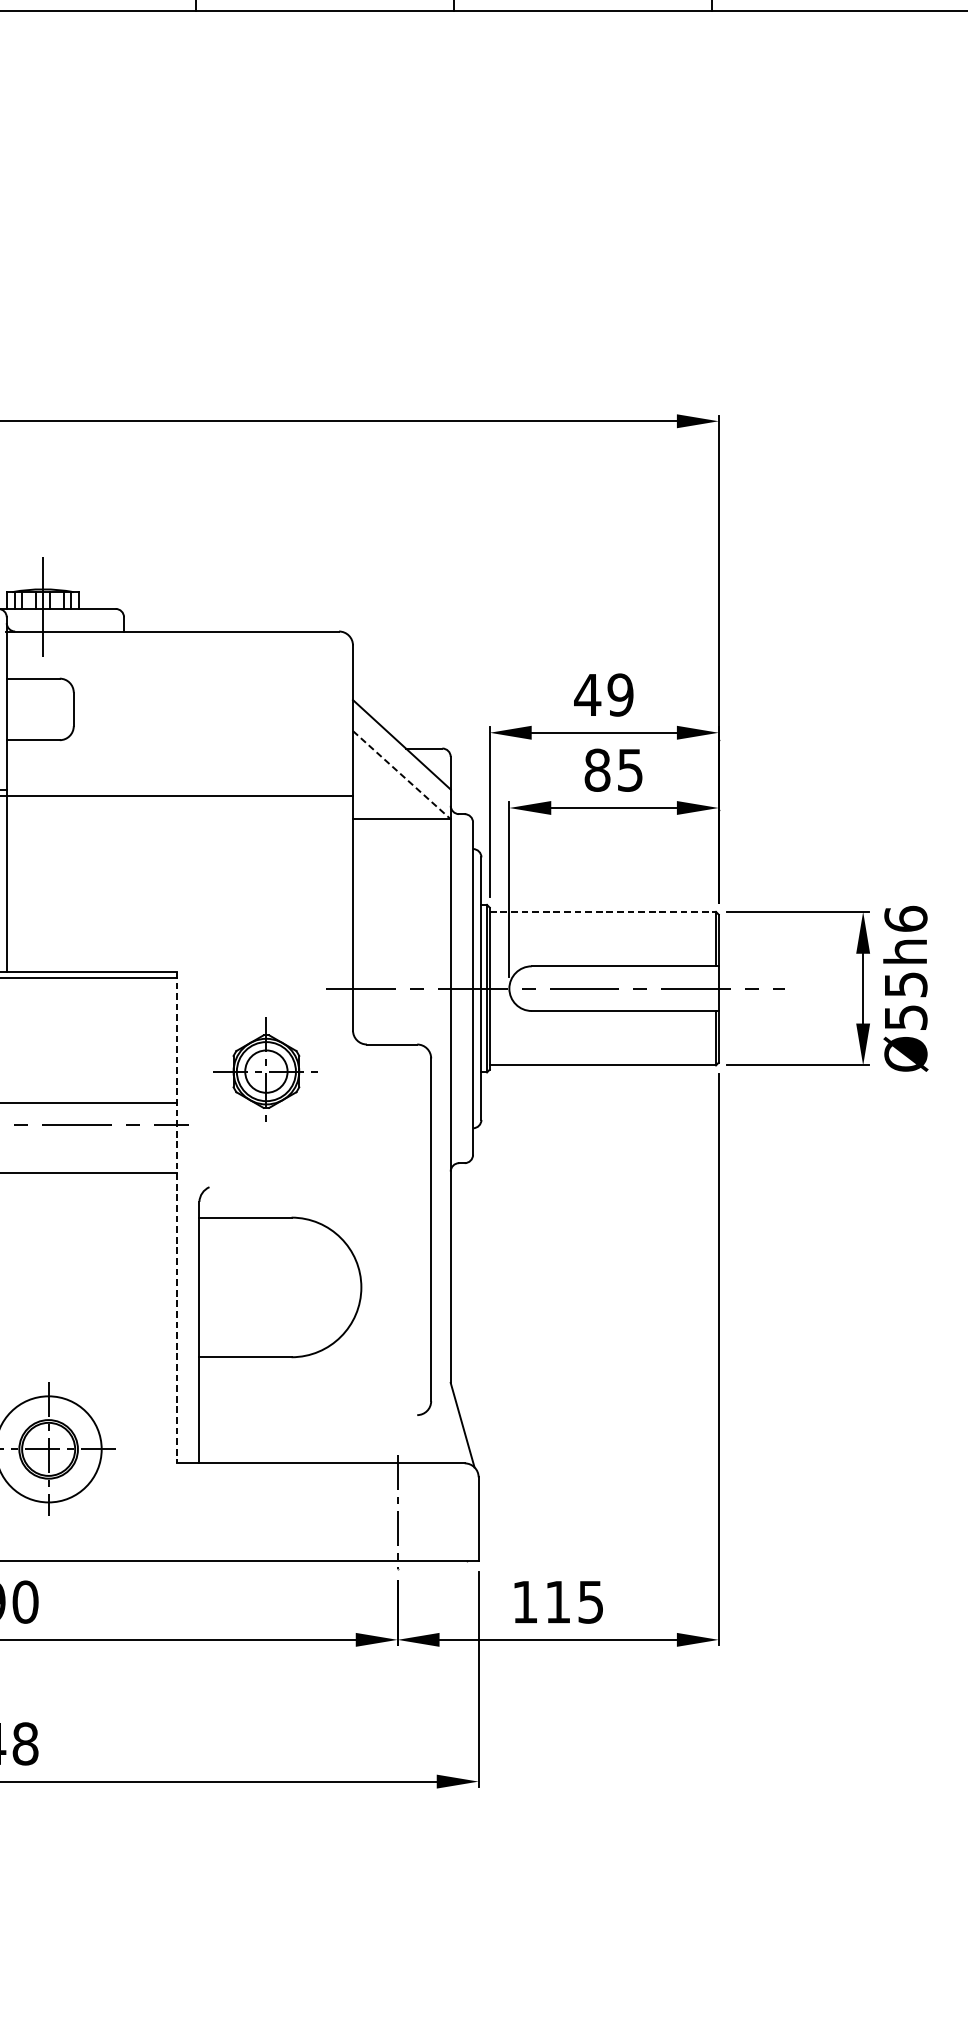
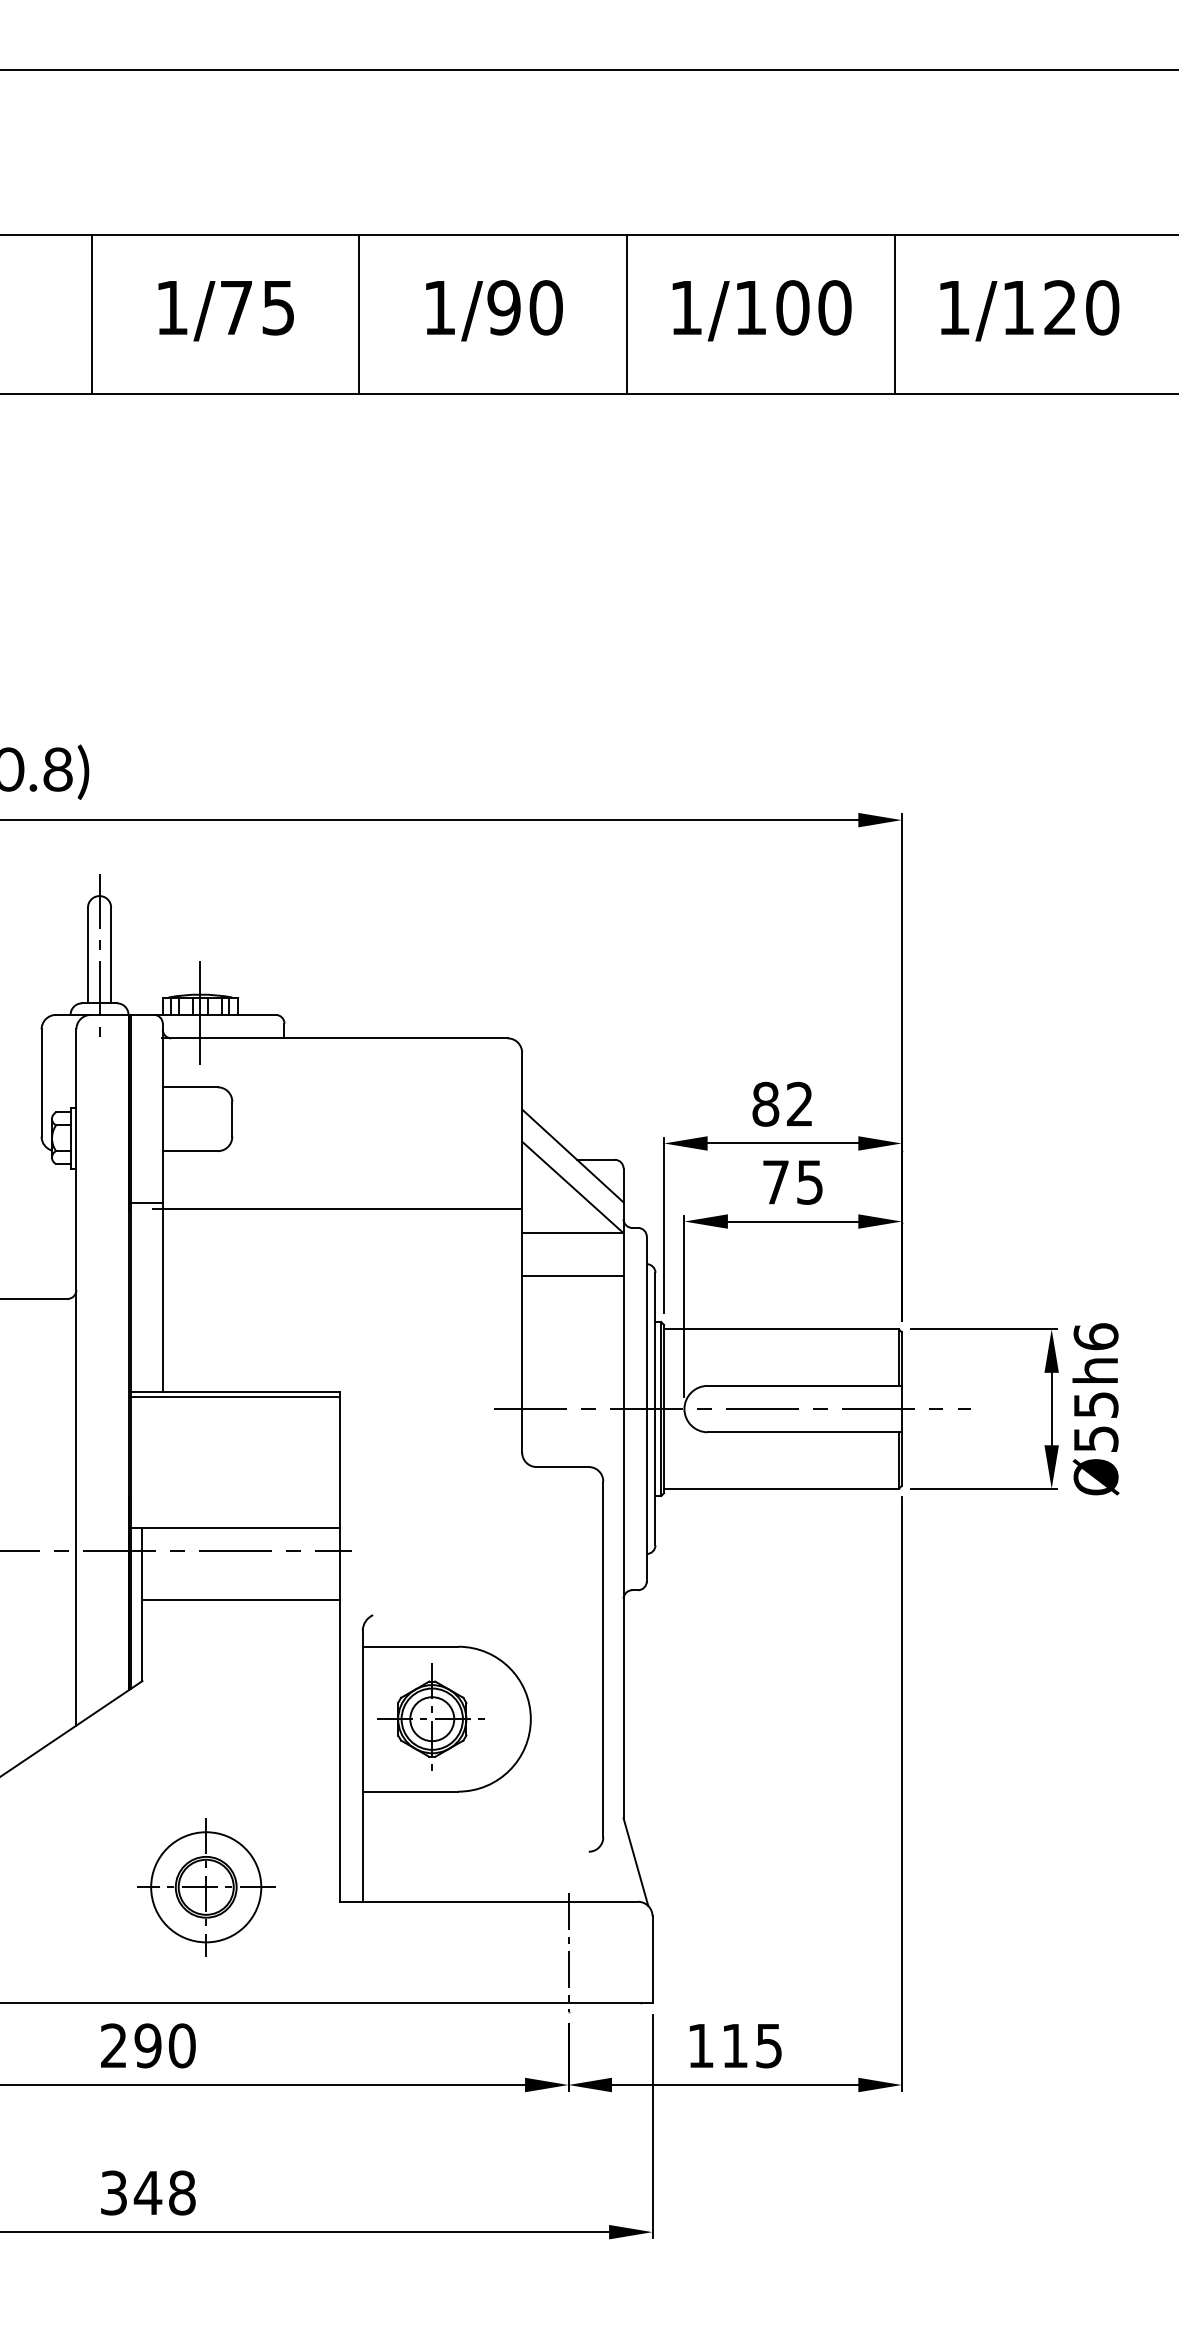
text: (603, 694) -> (782, 1103), 49 -> 82
text: (597, 770) -> (775, 1182), 85 -> 75
line: (402, 775) -> (573, 1187), dashed -> solid
line: (401, 859) -> (572, 1275), added
line: (603, 911) -> (782, 1329), dashed -> solid
part: (264, 1069) -> (430, 1716), moved
line: (177, 1218) -> (339, 1647), dashed -> solid

